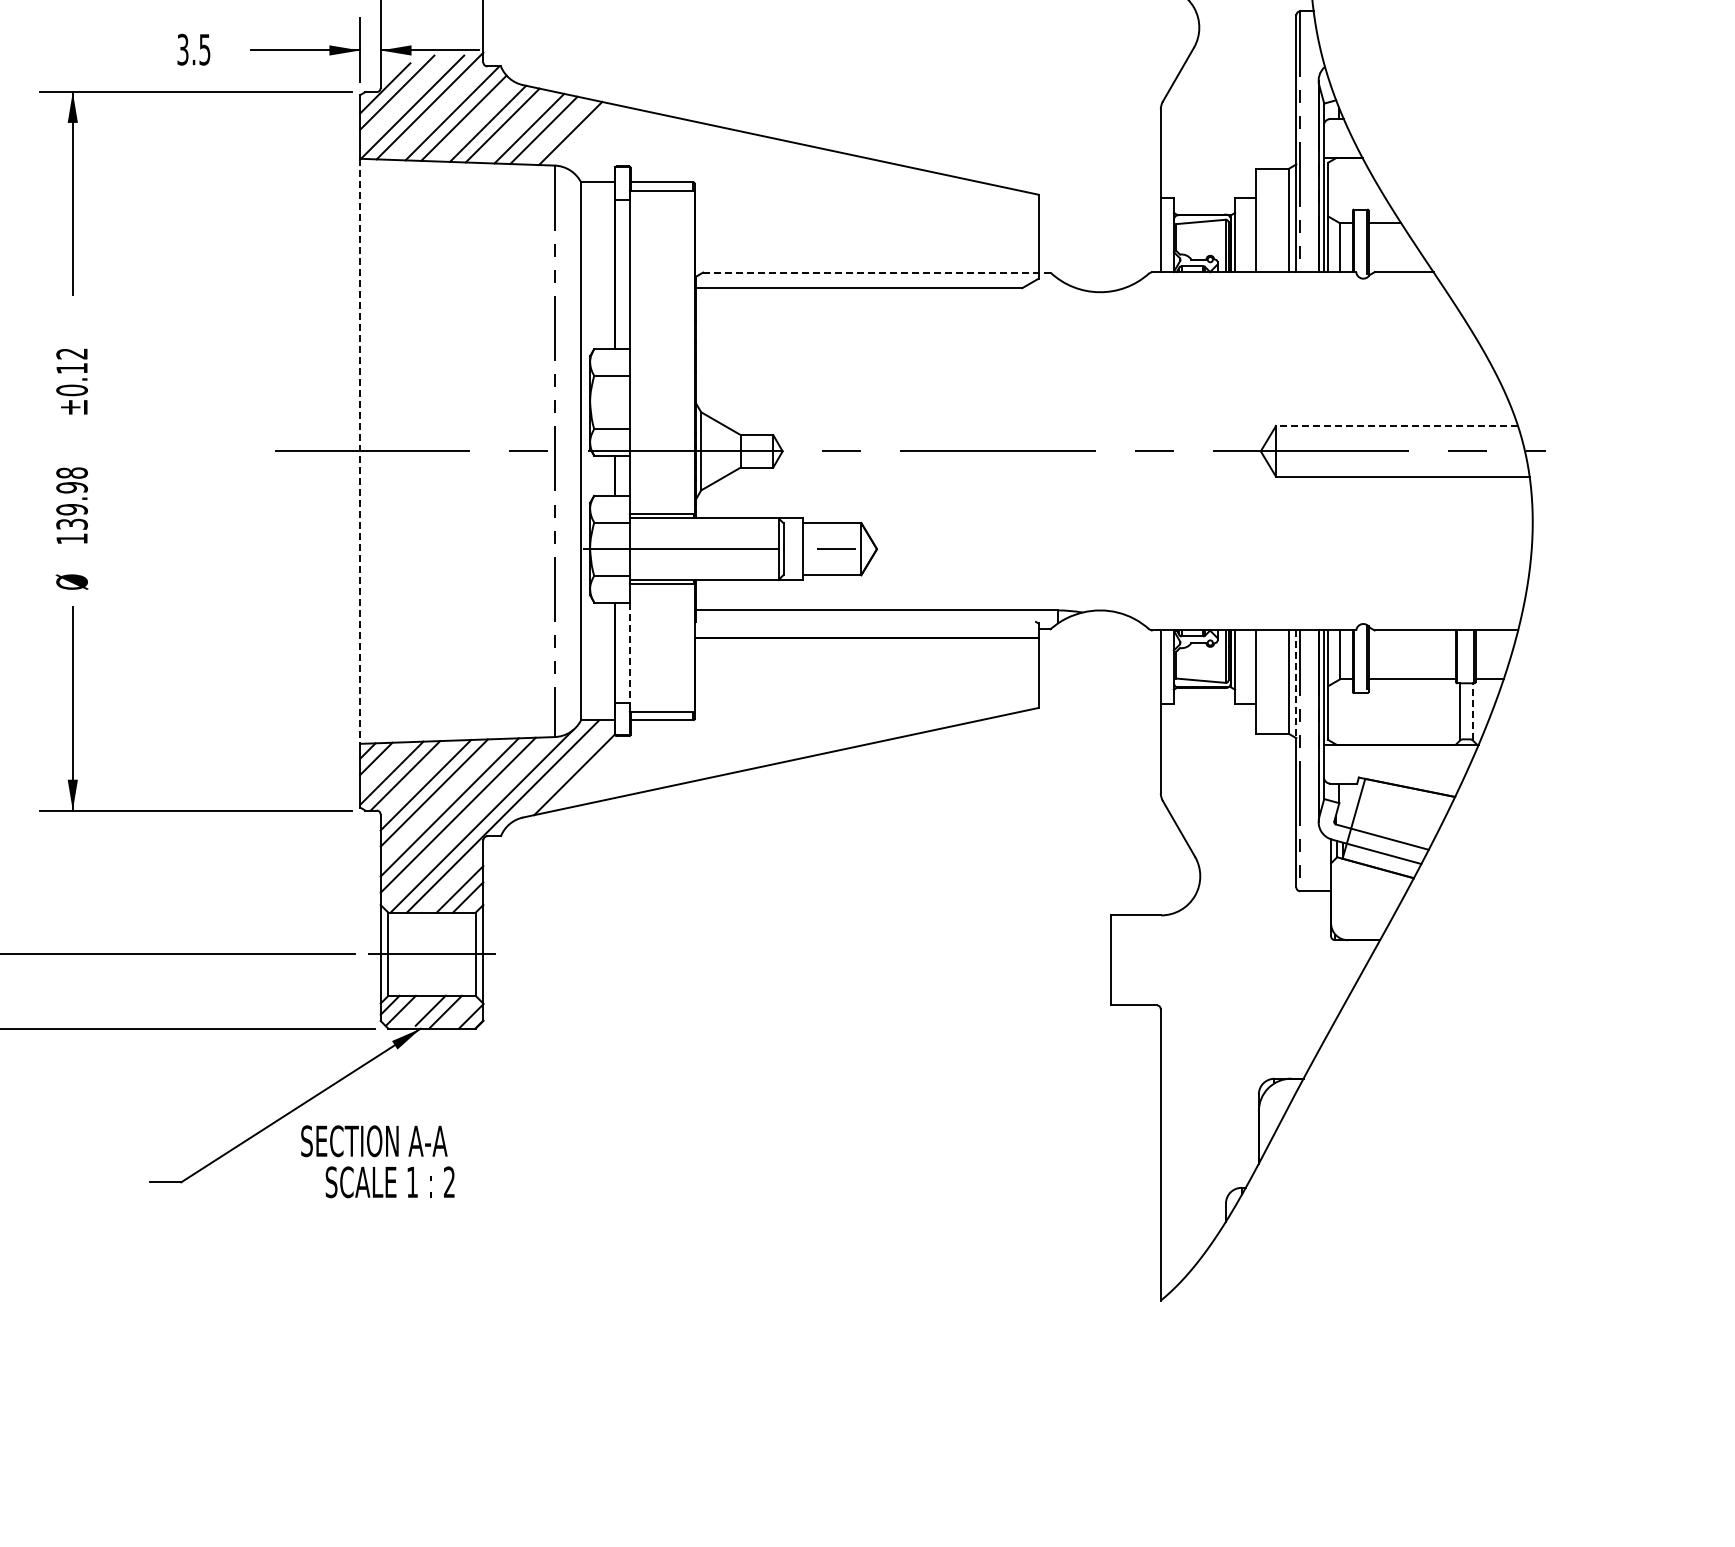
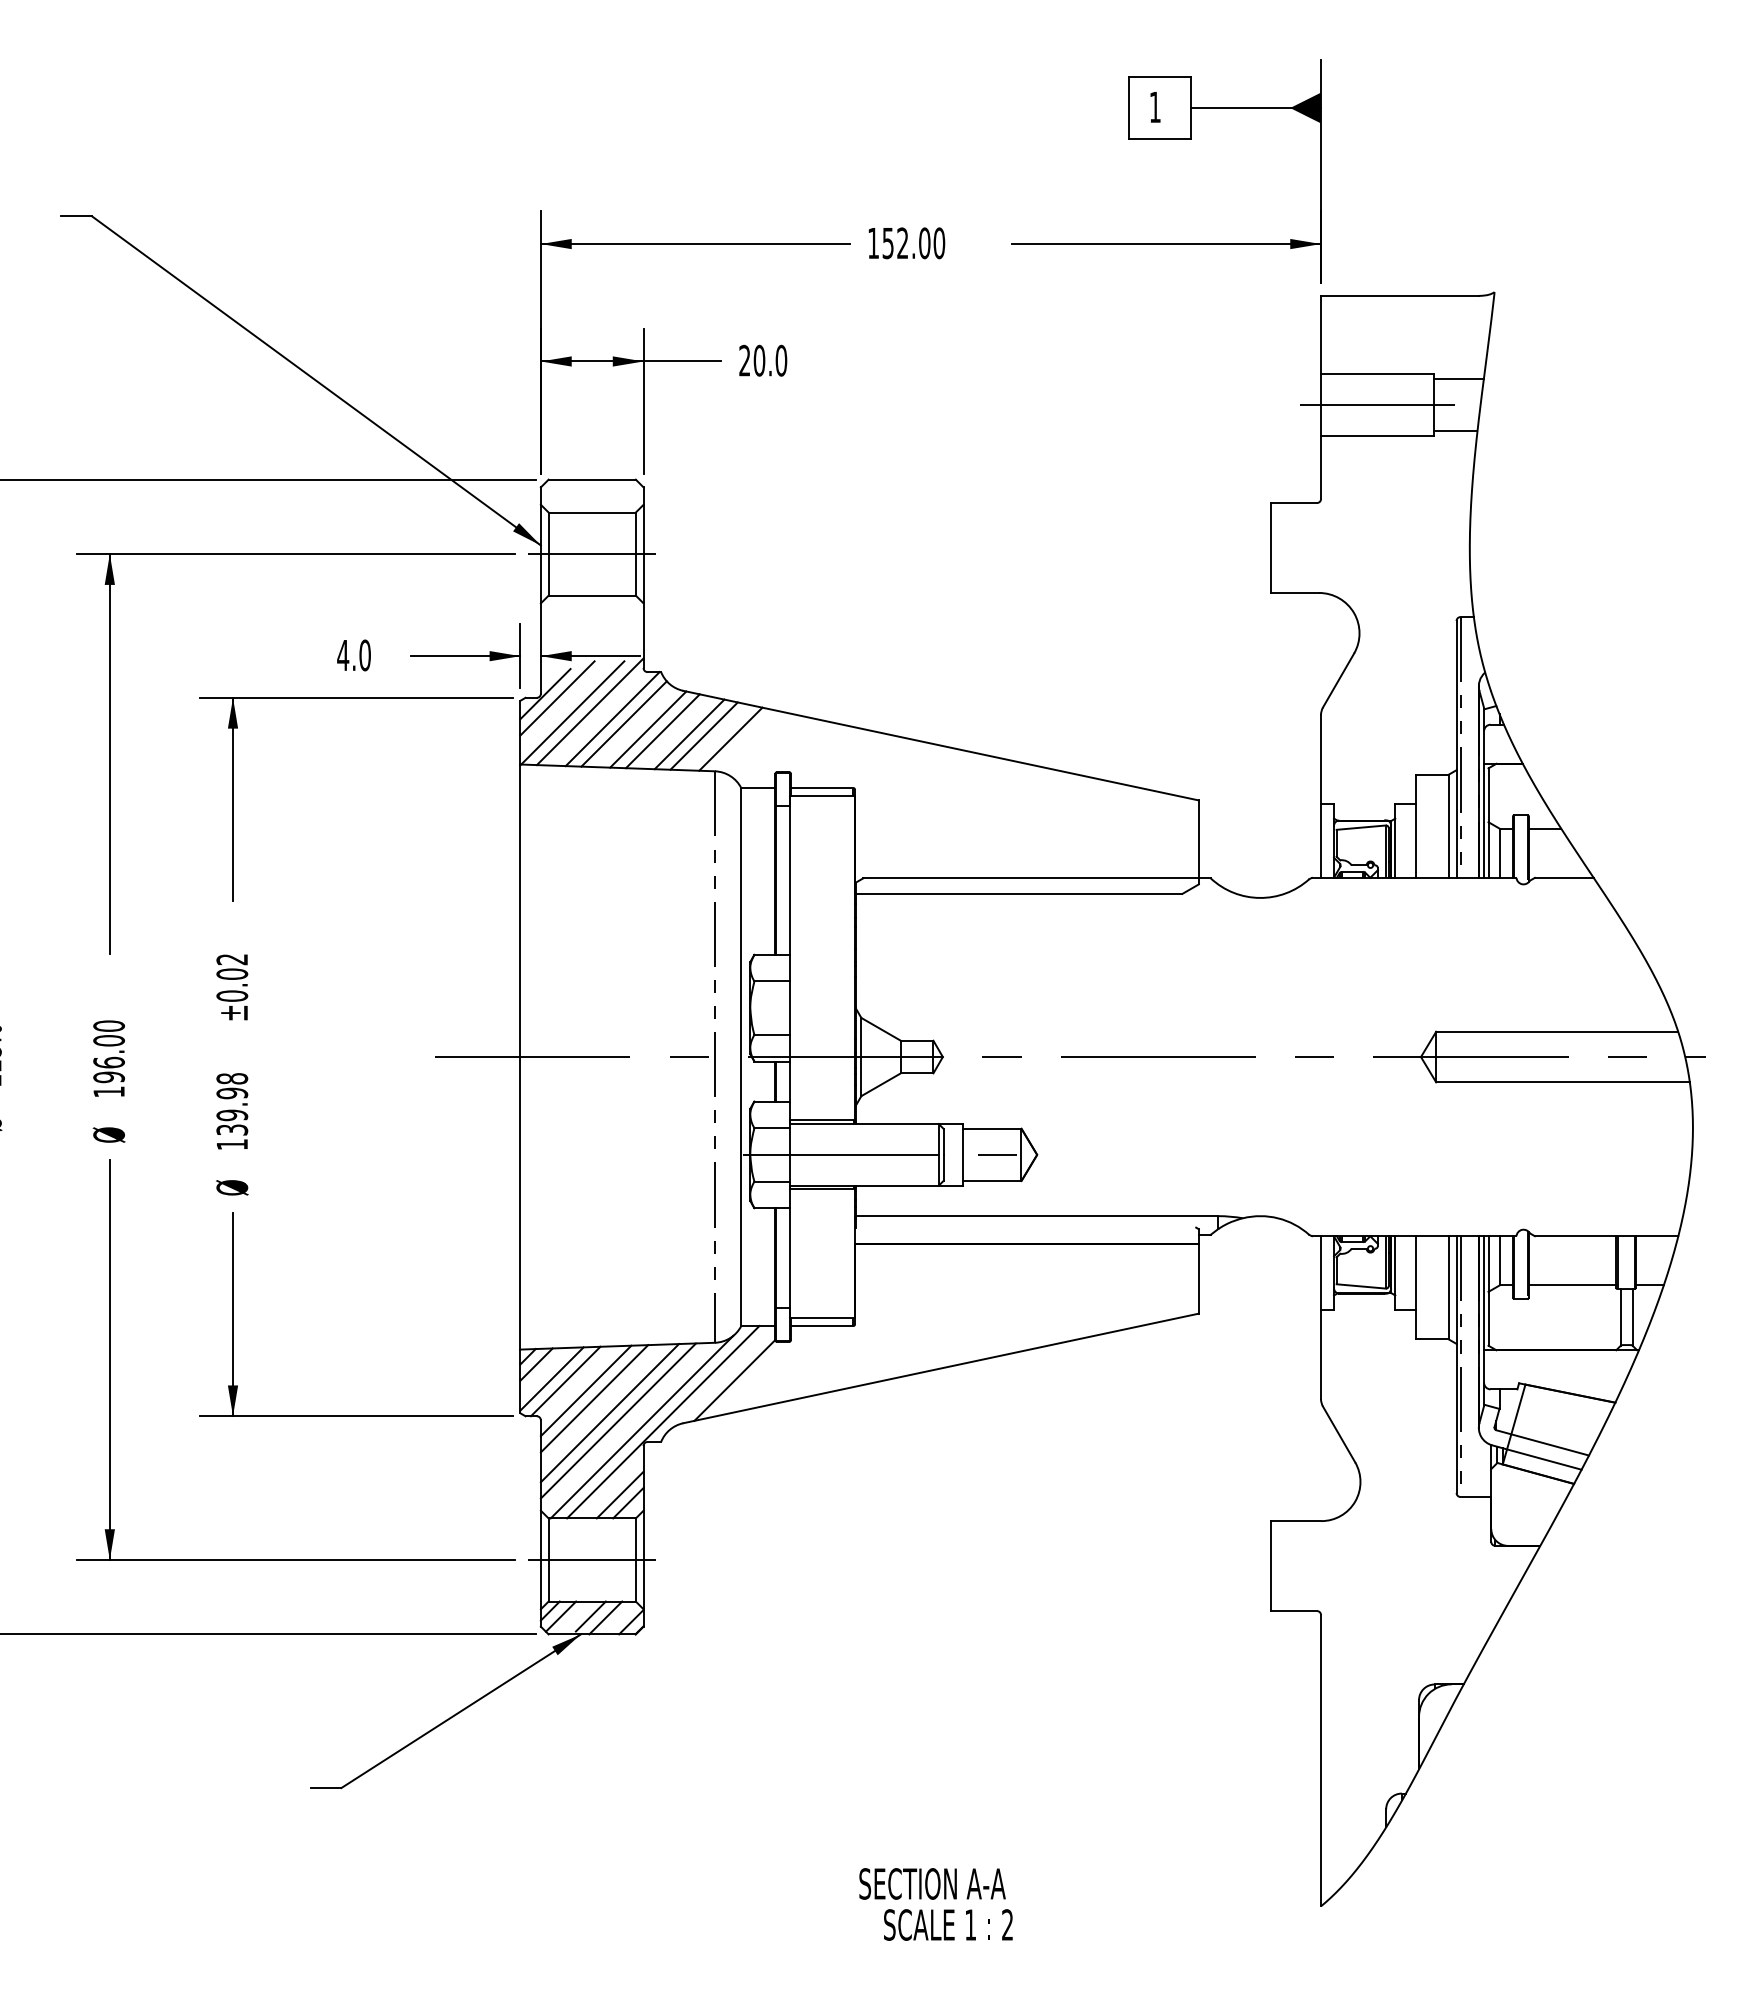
text: (193, 49) -> (353, 655), 3.5 -> 4.0
line: (877, 272) -> (1037, 878), dashed -> solid
text: (72, 367) -> (232, 973), ±0.12 -> ±0.02
line: (1396, 425) -> (1556, 1031), dashed -> solid
line: (360, 451) -> (520, 1057), dashed -> solid
line: (629, 657) -> (789, 1263), dashed -> solid
line: (1296, 684) -> (1456, 1290), dashed -> solid
line: (1472, 711) -> (1632, 1317), dashed -> solid
text: (377, 1161) -> (935, 1904), moved

